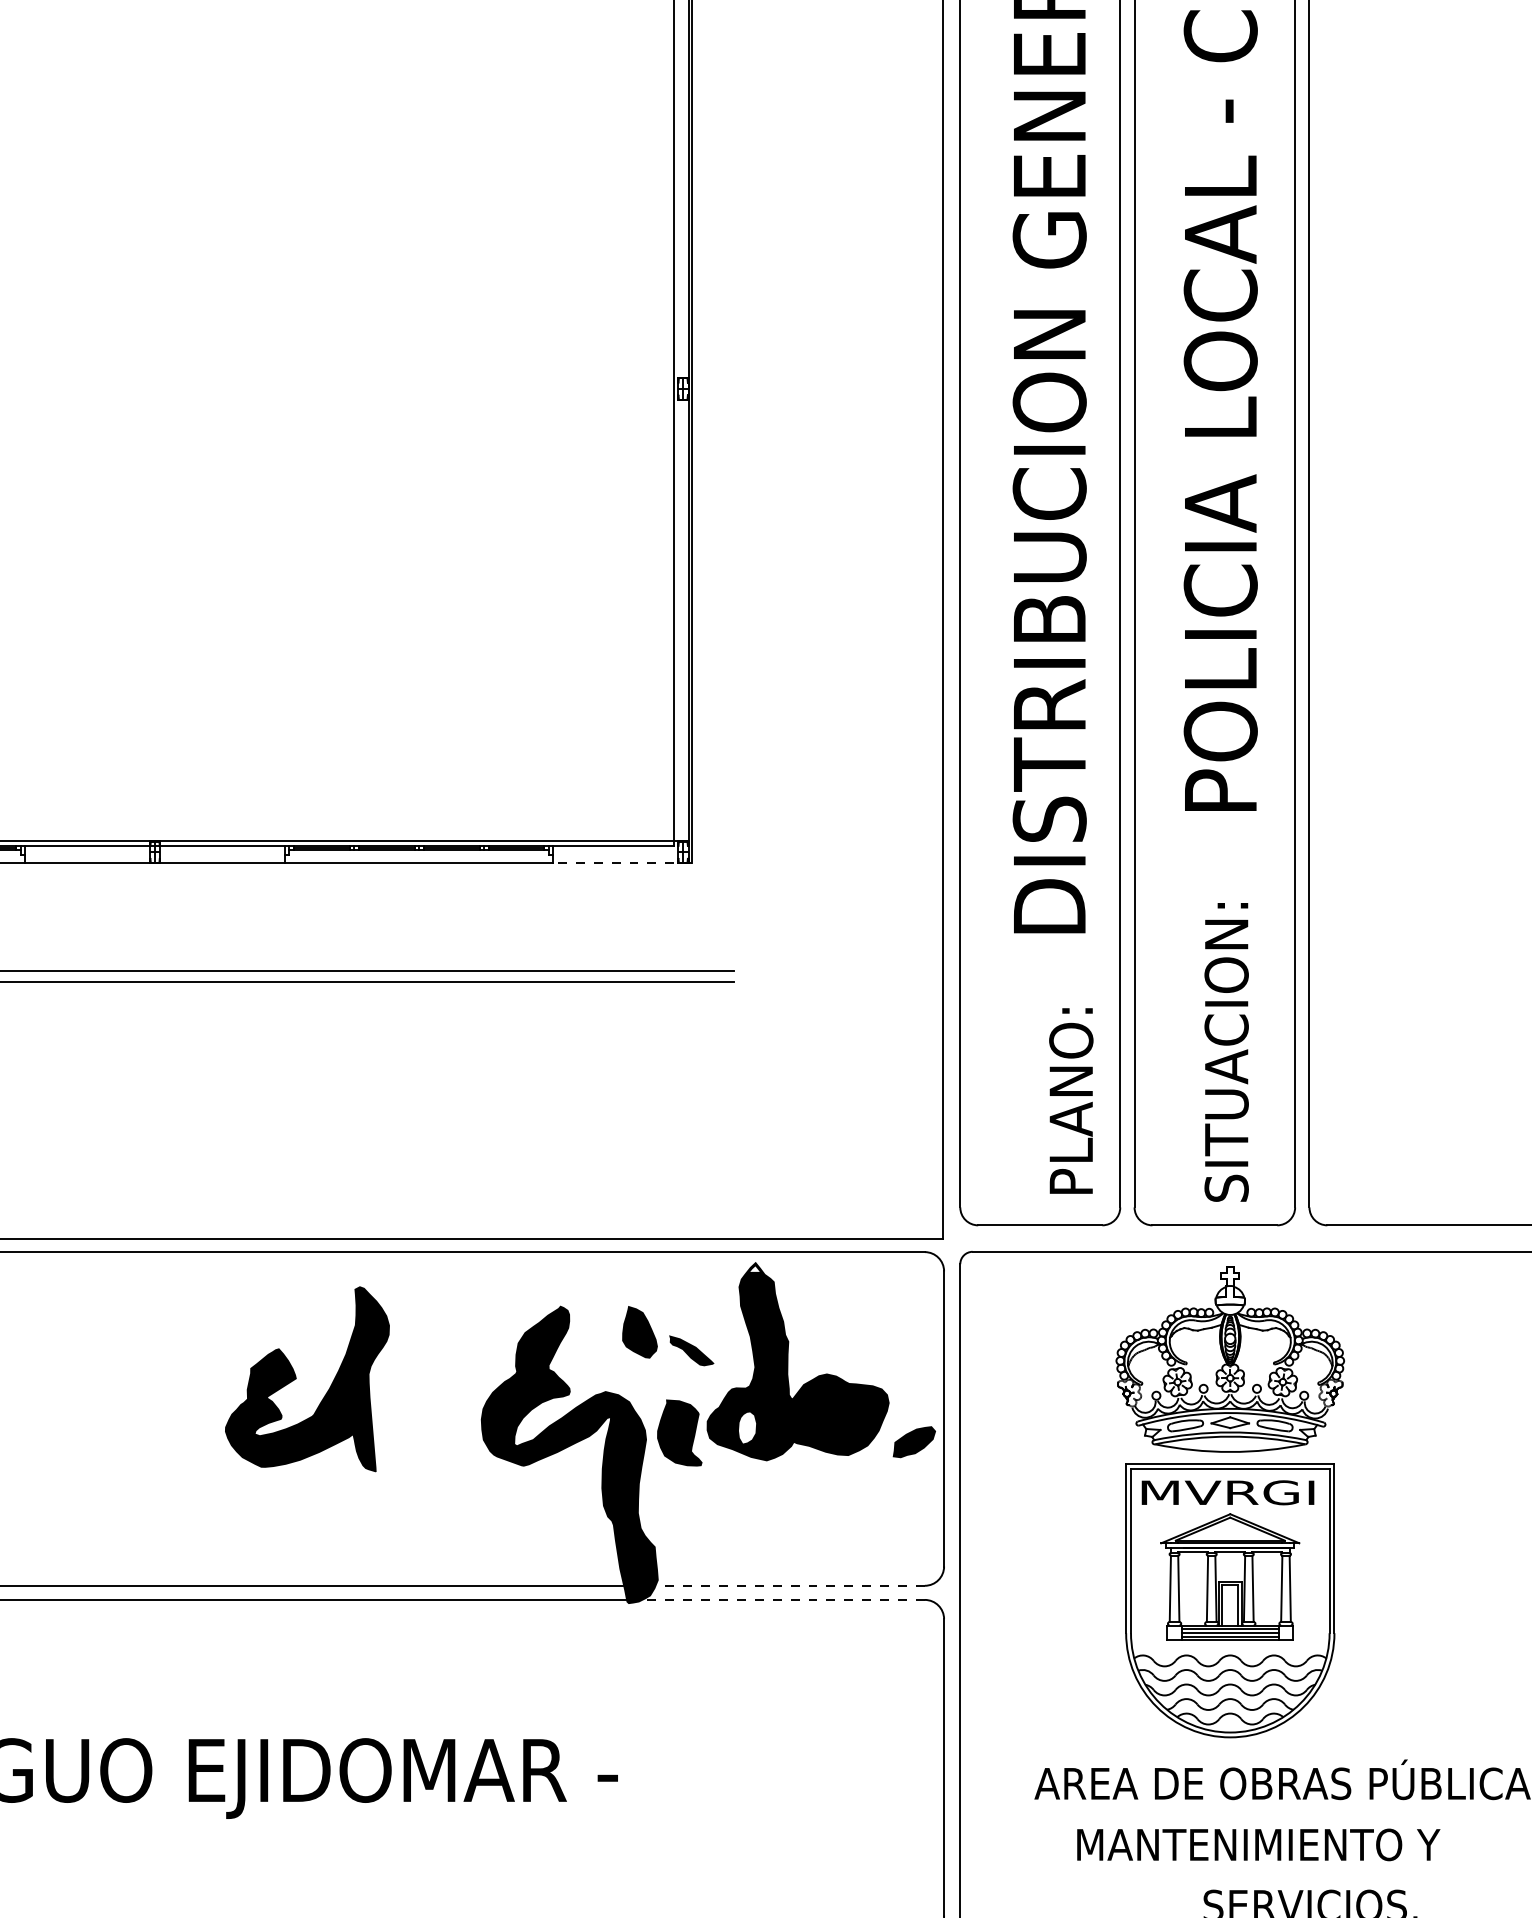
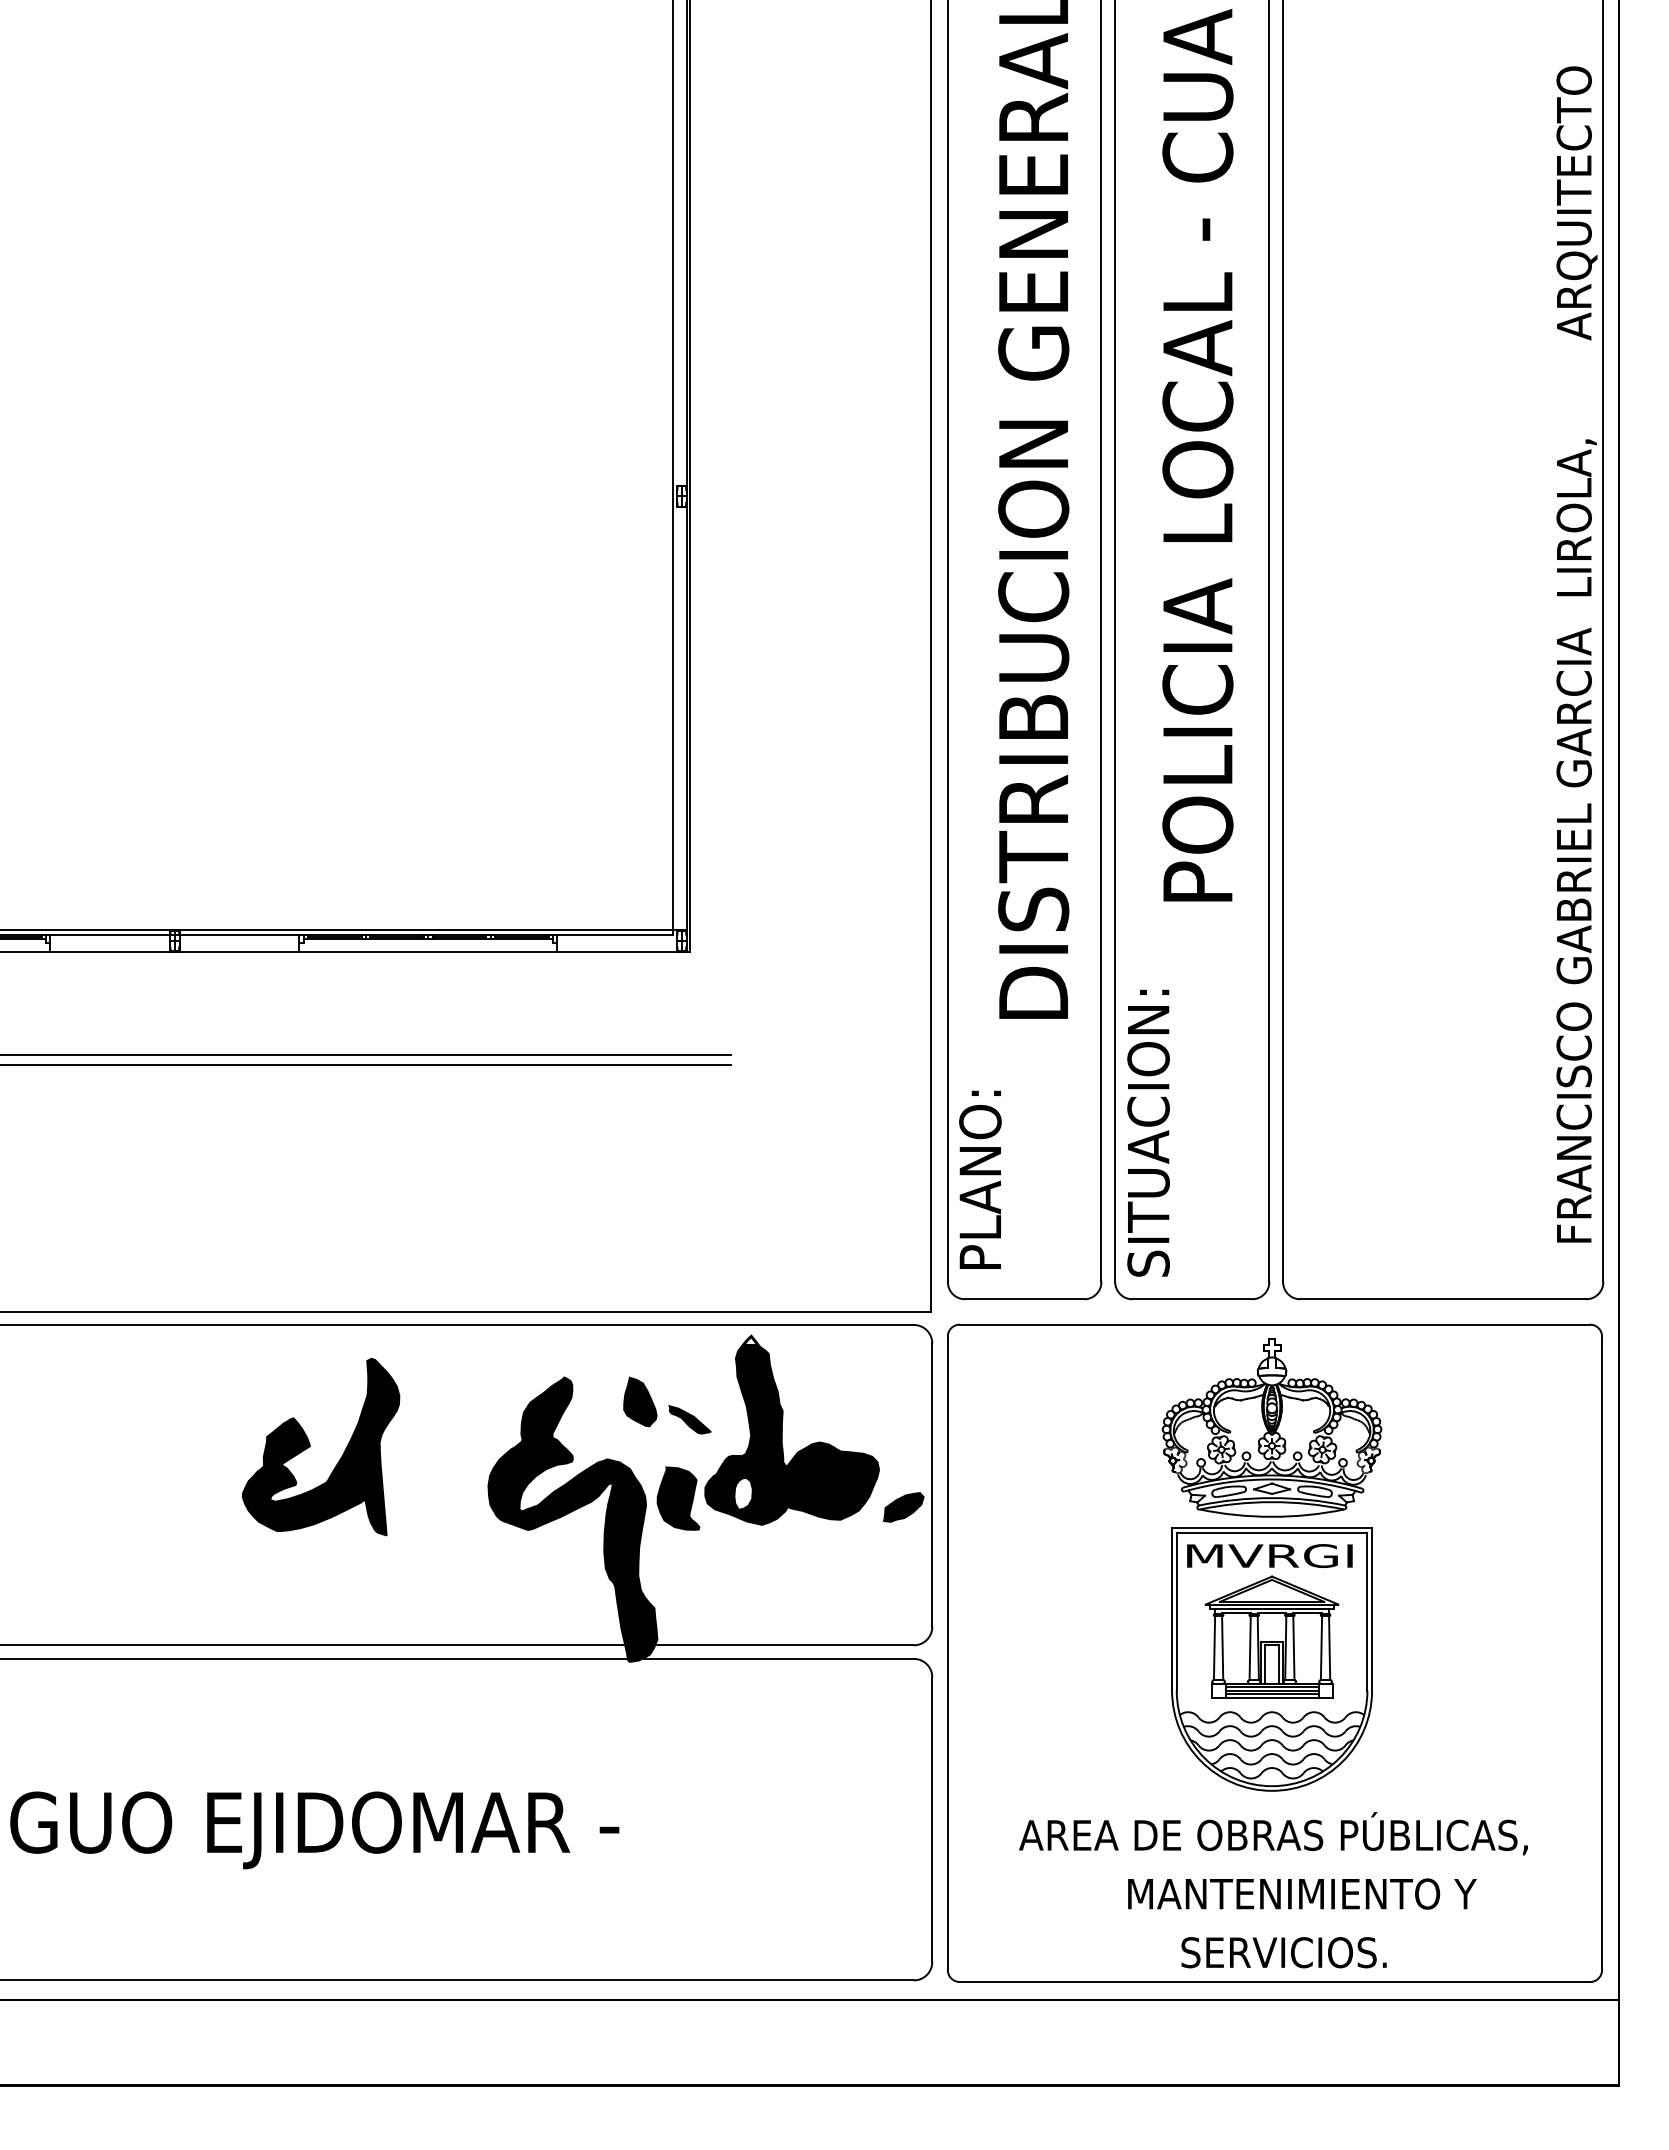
line: (622, 863) -> (623, 951), dashed -> solid
text: (1226, 1051) -> (1148, 1132), moved
text: (1071, 1100) -> (980, 1179), moved
part: (1229, 1501) -> (1271, 1564), moved
line: (791, 1585) -> (785, 1645), dashed -> solid
line: (784, 1599) -> (779, 1658), dashed -> solid
text: (1258, 1844) -> (1302, 1893), moved

